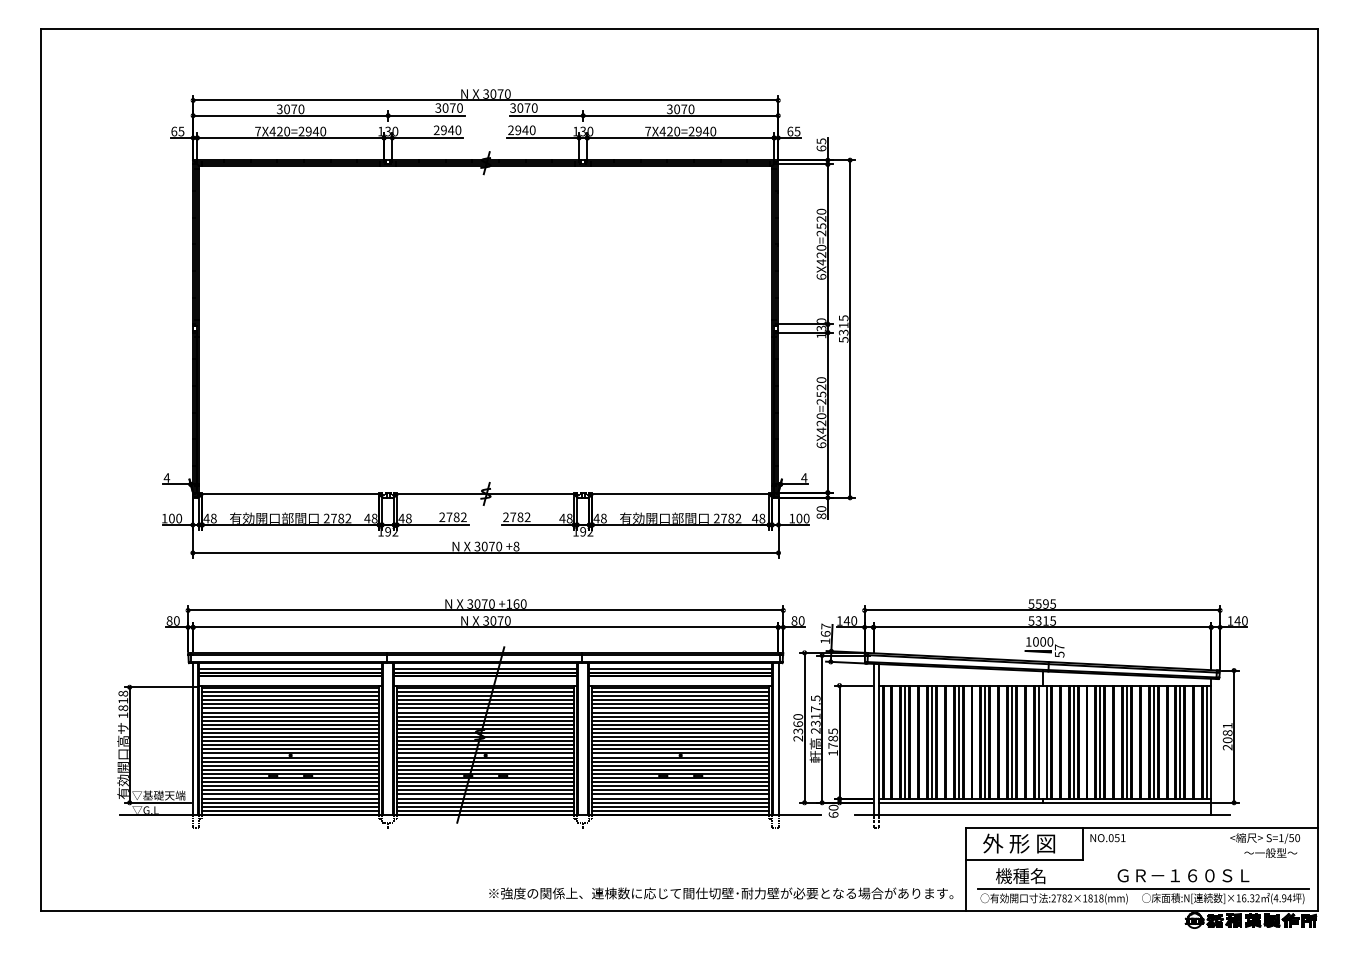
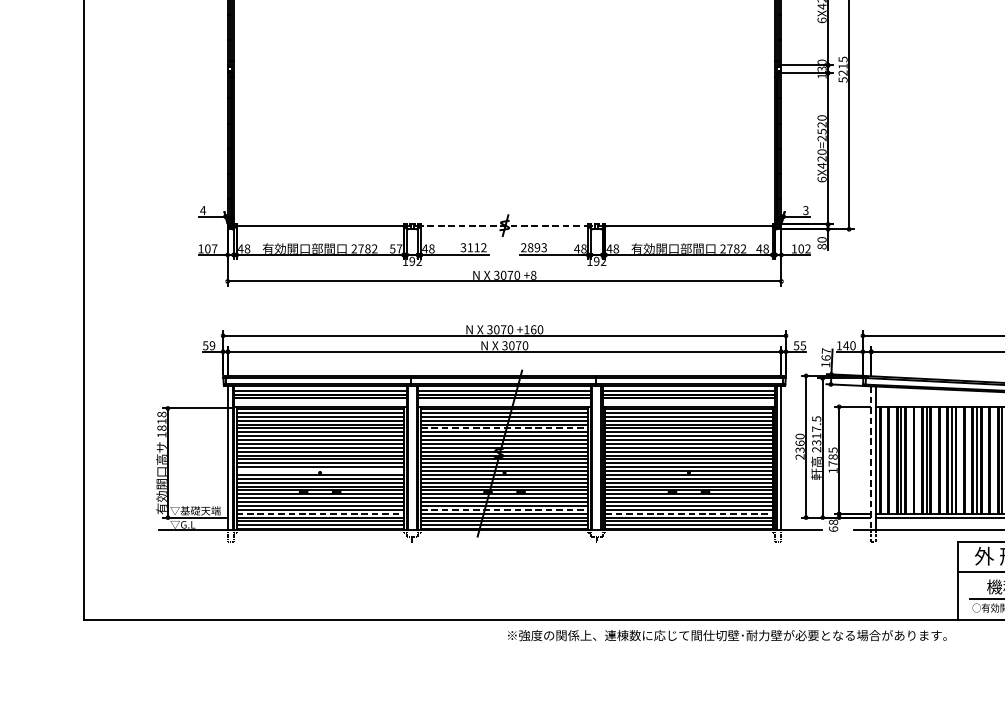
text: (844, 332) -> (843, 72), 5315 -> 5215
text: (804, 477) -> (806, 210), 4 -> 3
line: (485, 493) -> (504, 225), solid -> dashed
text: (449, 517) -> (470, 247), 2782 -> 3112
text: (520, 517) -> (537, 247), 2782 -> 2893
text: (179, 518) -> (215, 248), 100 -> 107
text: (370, 518) -> (395, 248), 48 -> 57
text: (806, 518) -> (807, 248), 100 -> 102
text: (172, 620) -> (208, 345), 80 -> 59
text: (797, 620) -> (799, 345), 80 -> 55
line: (486, 708) -> (505, 428), solid -> dashed
line: (873, 739) -> (871, 457), solid -> dashed
line: (290, 753) -> (319, 471), removed
line: (486, 794) -> (505, 509), solid -> dashed
line: (291, 798) -> (320, 513), solid -> dashed
line: (681, 798) -> (689, 513), solid -> dashed
text: (833, 807) -> (833, 522), 60 -> 68
text: (721, 893) -> (727, 635), moved

